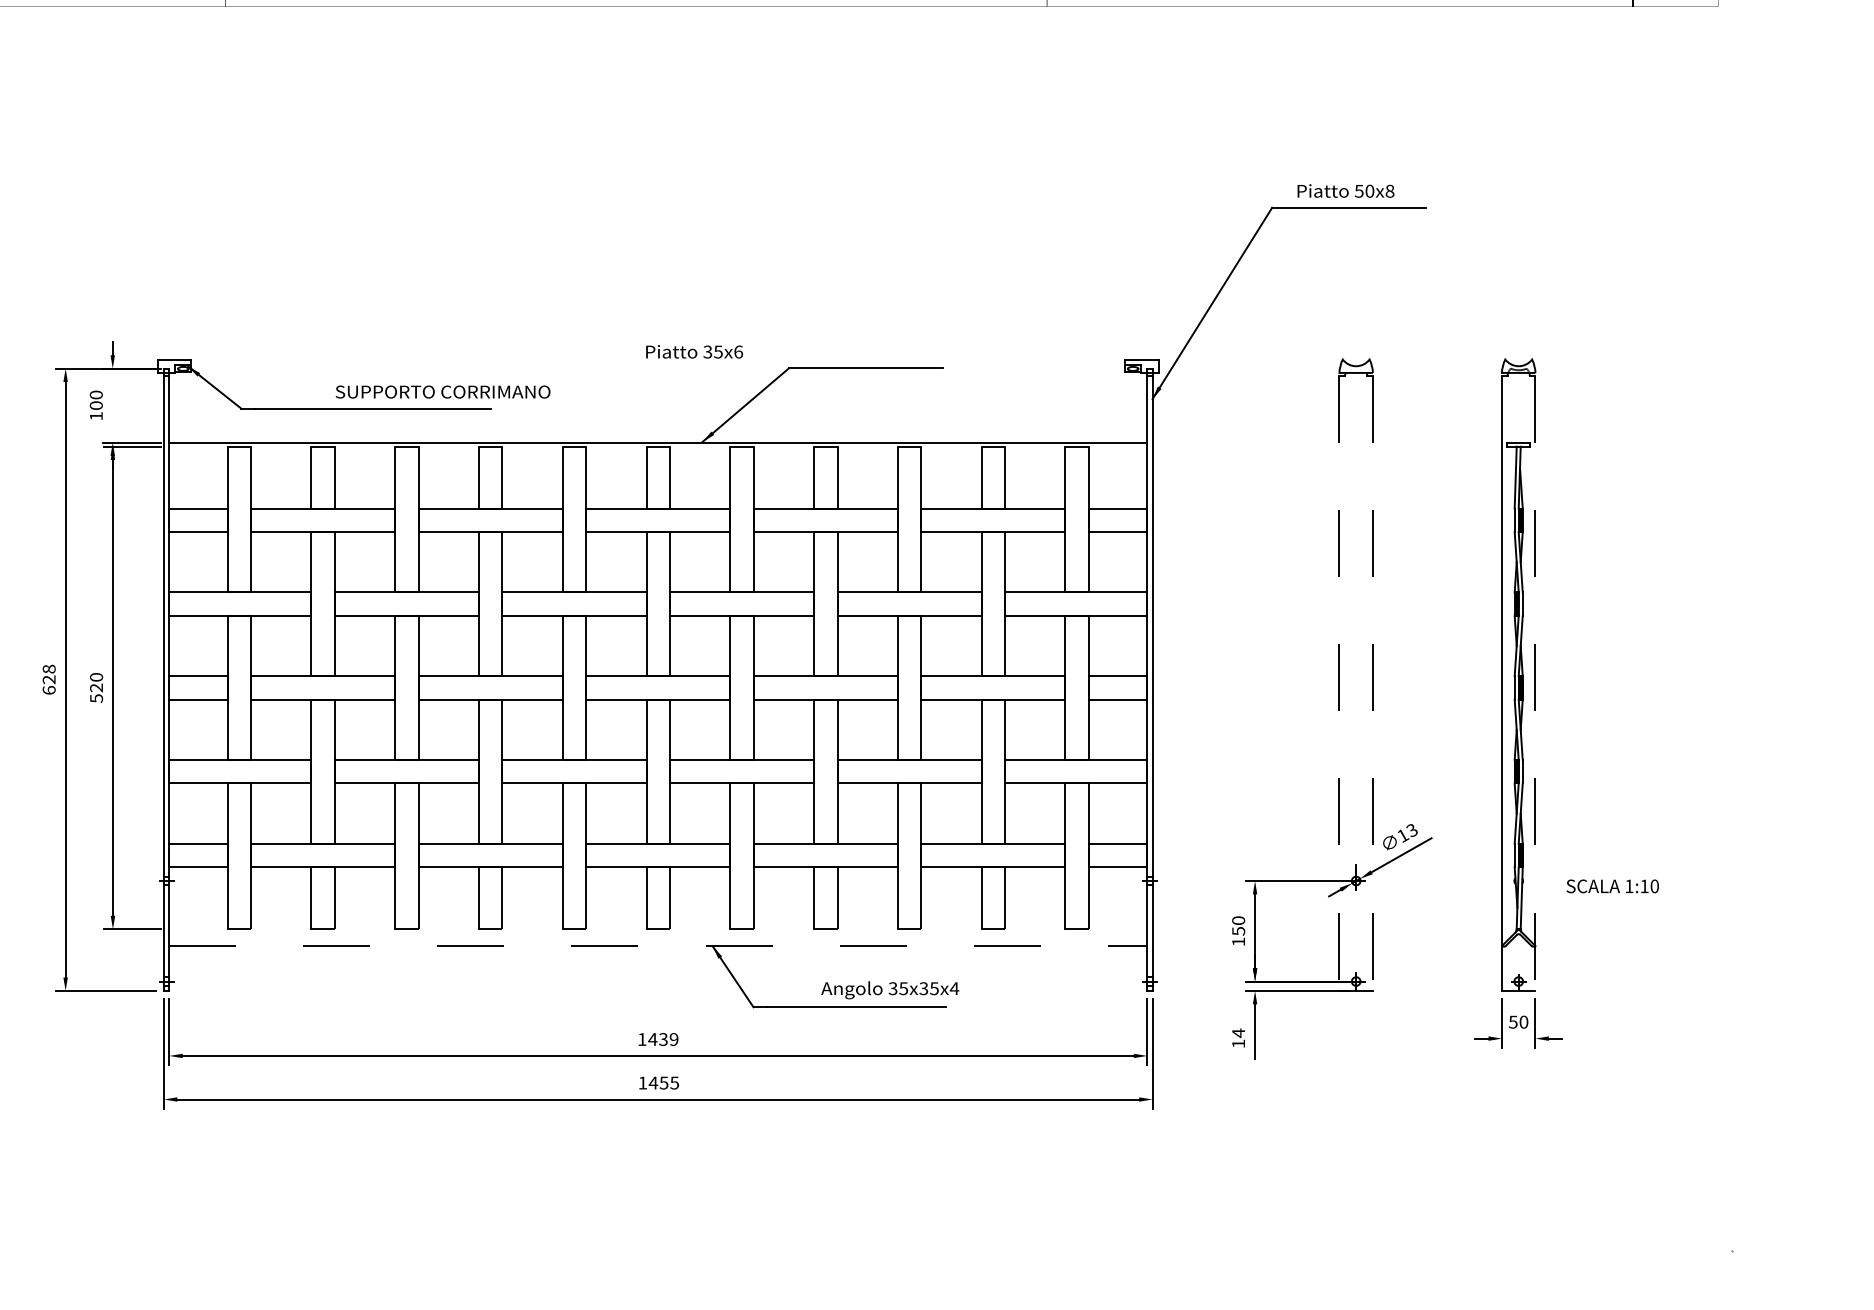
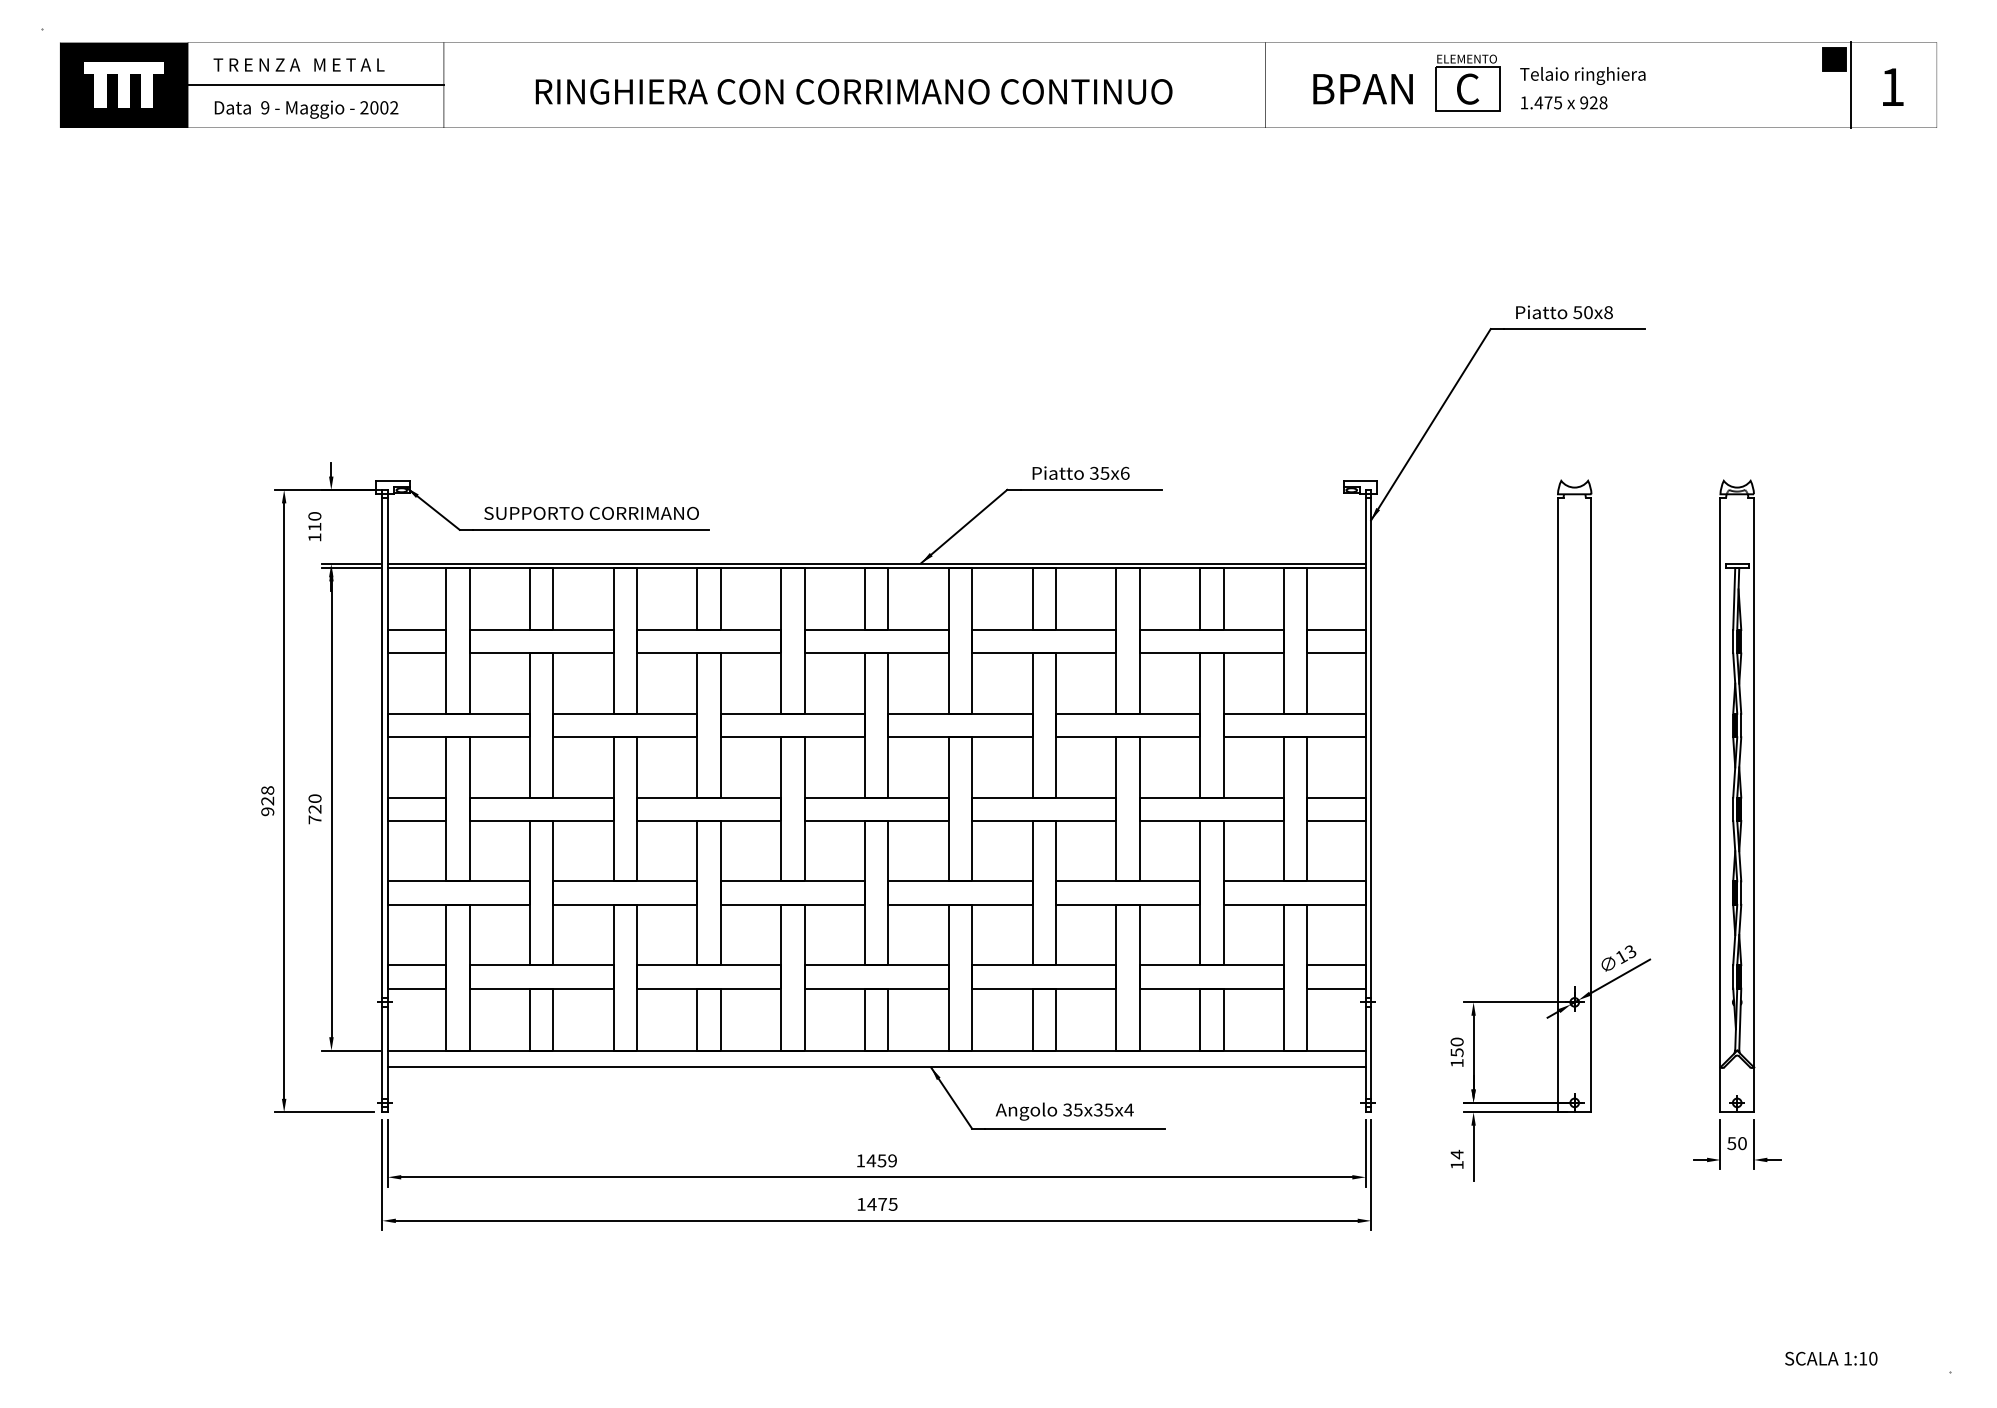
text: (693, 351) -> (1080, 472), moved
text: (442, 391) -> (591, 512), moved
text: (95, 405) -> (314, 526), 100 -> 110
line: (657, 447) -> (876, 568), added
line: (1338, 684) -> (1557, 805), dashed -> solid
line: (1372, 684) -> (1591, 805), dashed -> solid
line: (1535, 684) -> (1754, 805), dashed -> solid
text: (48, 690) -> (267, 811), 628 -> 928
text: (95, 698) -> (314, 819), 520 -> 720
text: (1612, 886) -> (1831, 1358), moved
line: (657, 929) -> (876, 1050), added
line: (657, 946) -> (876, 1067), dashed -> solid
text: (889, 990) -> (1064, 1111), moved
text: (663, 1039) -> (882, 1160), 1439 -> 1459
text: (663, 1083) -> (882, 1204), 1455 -> 1475

